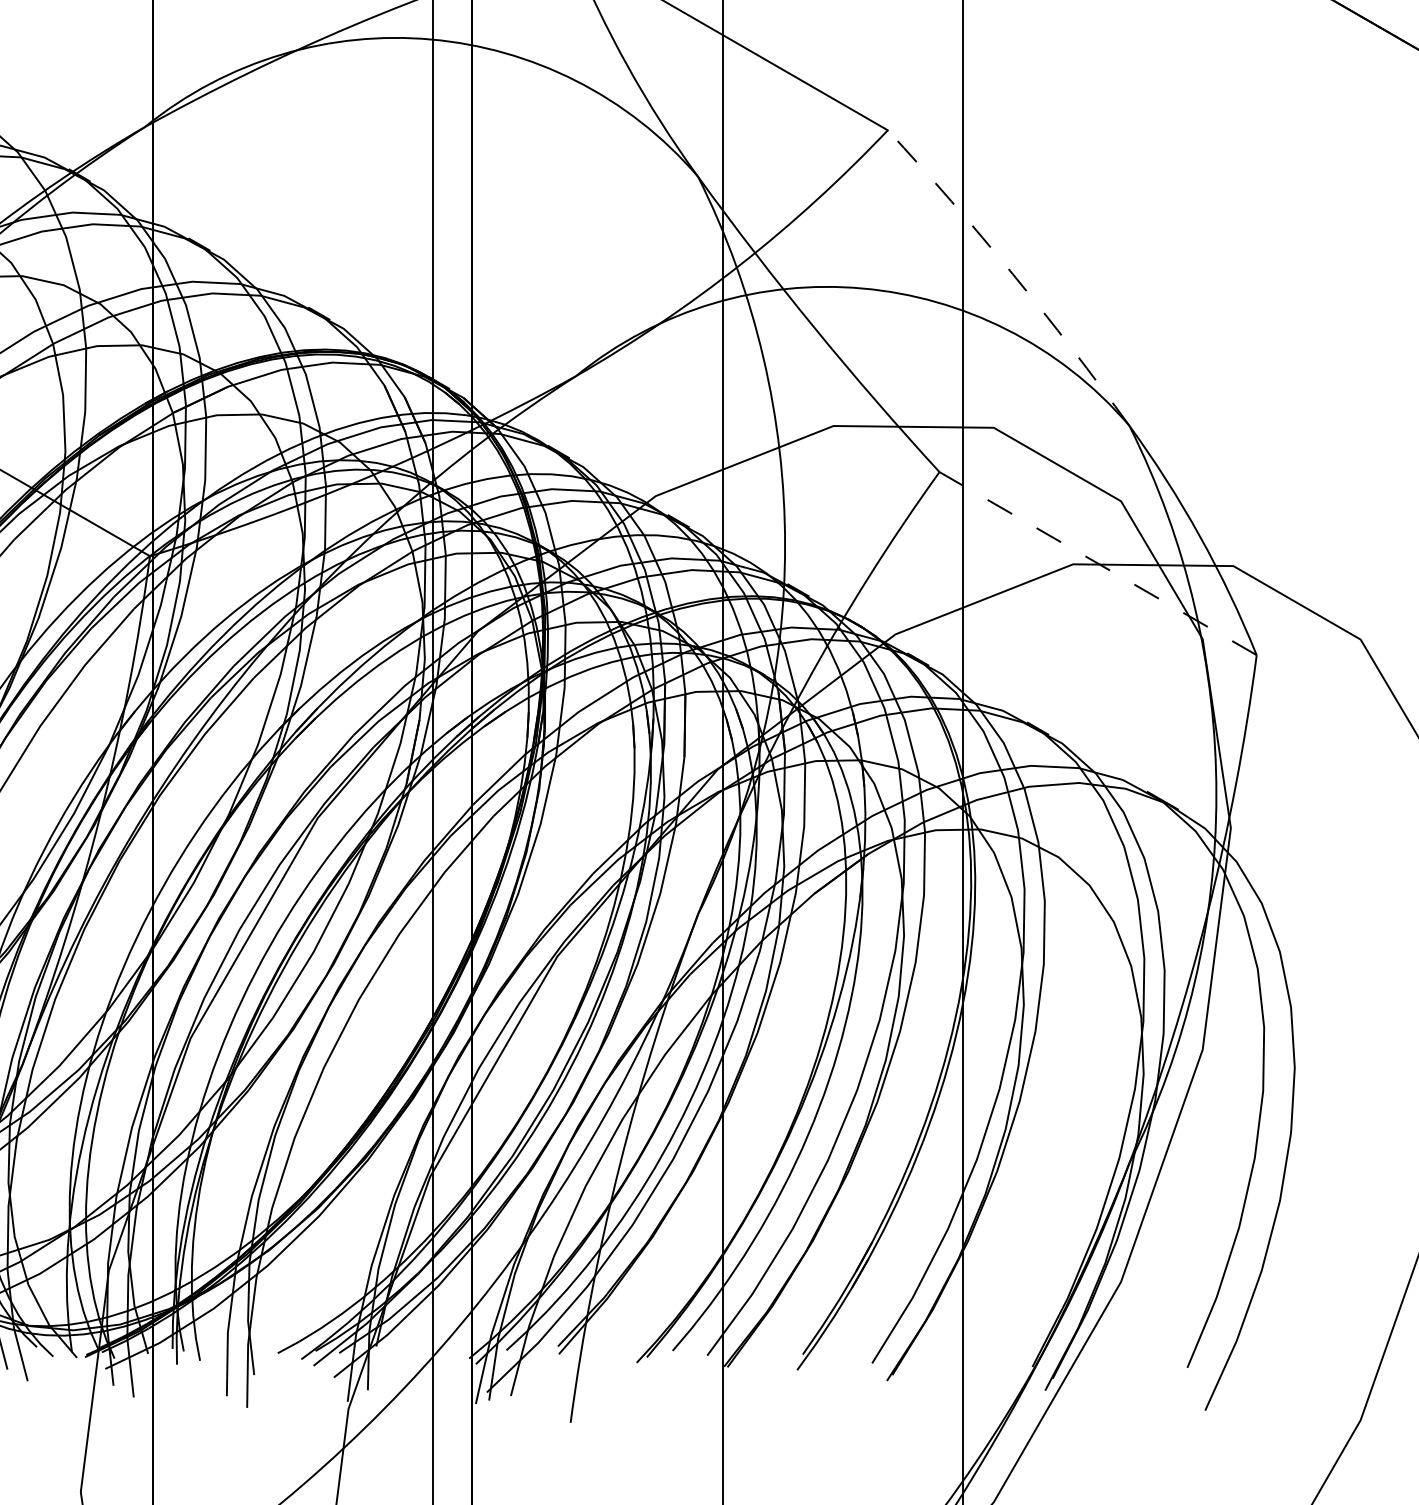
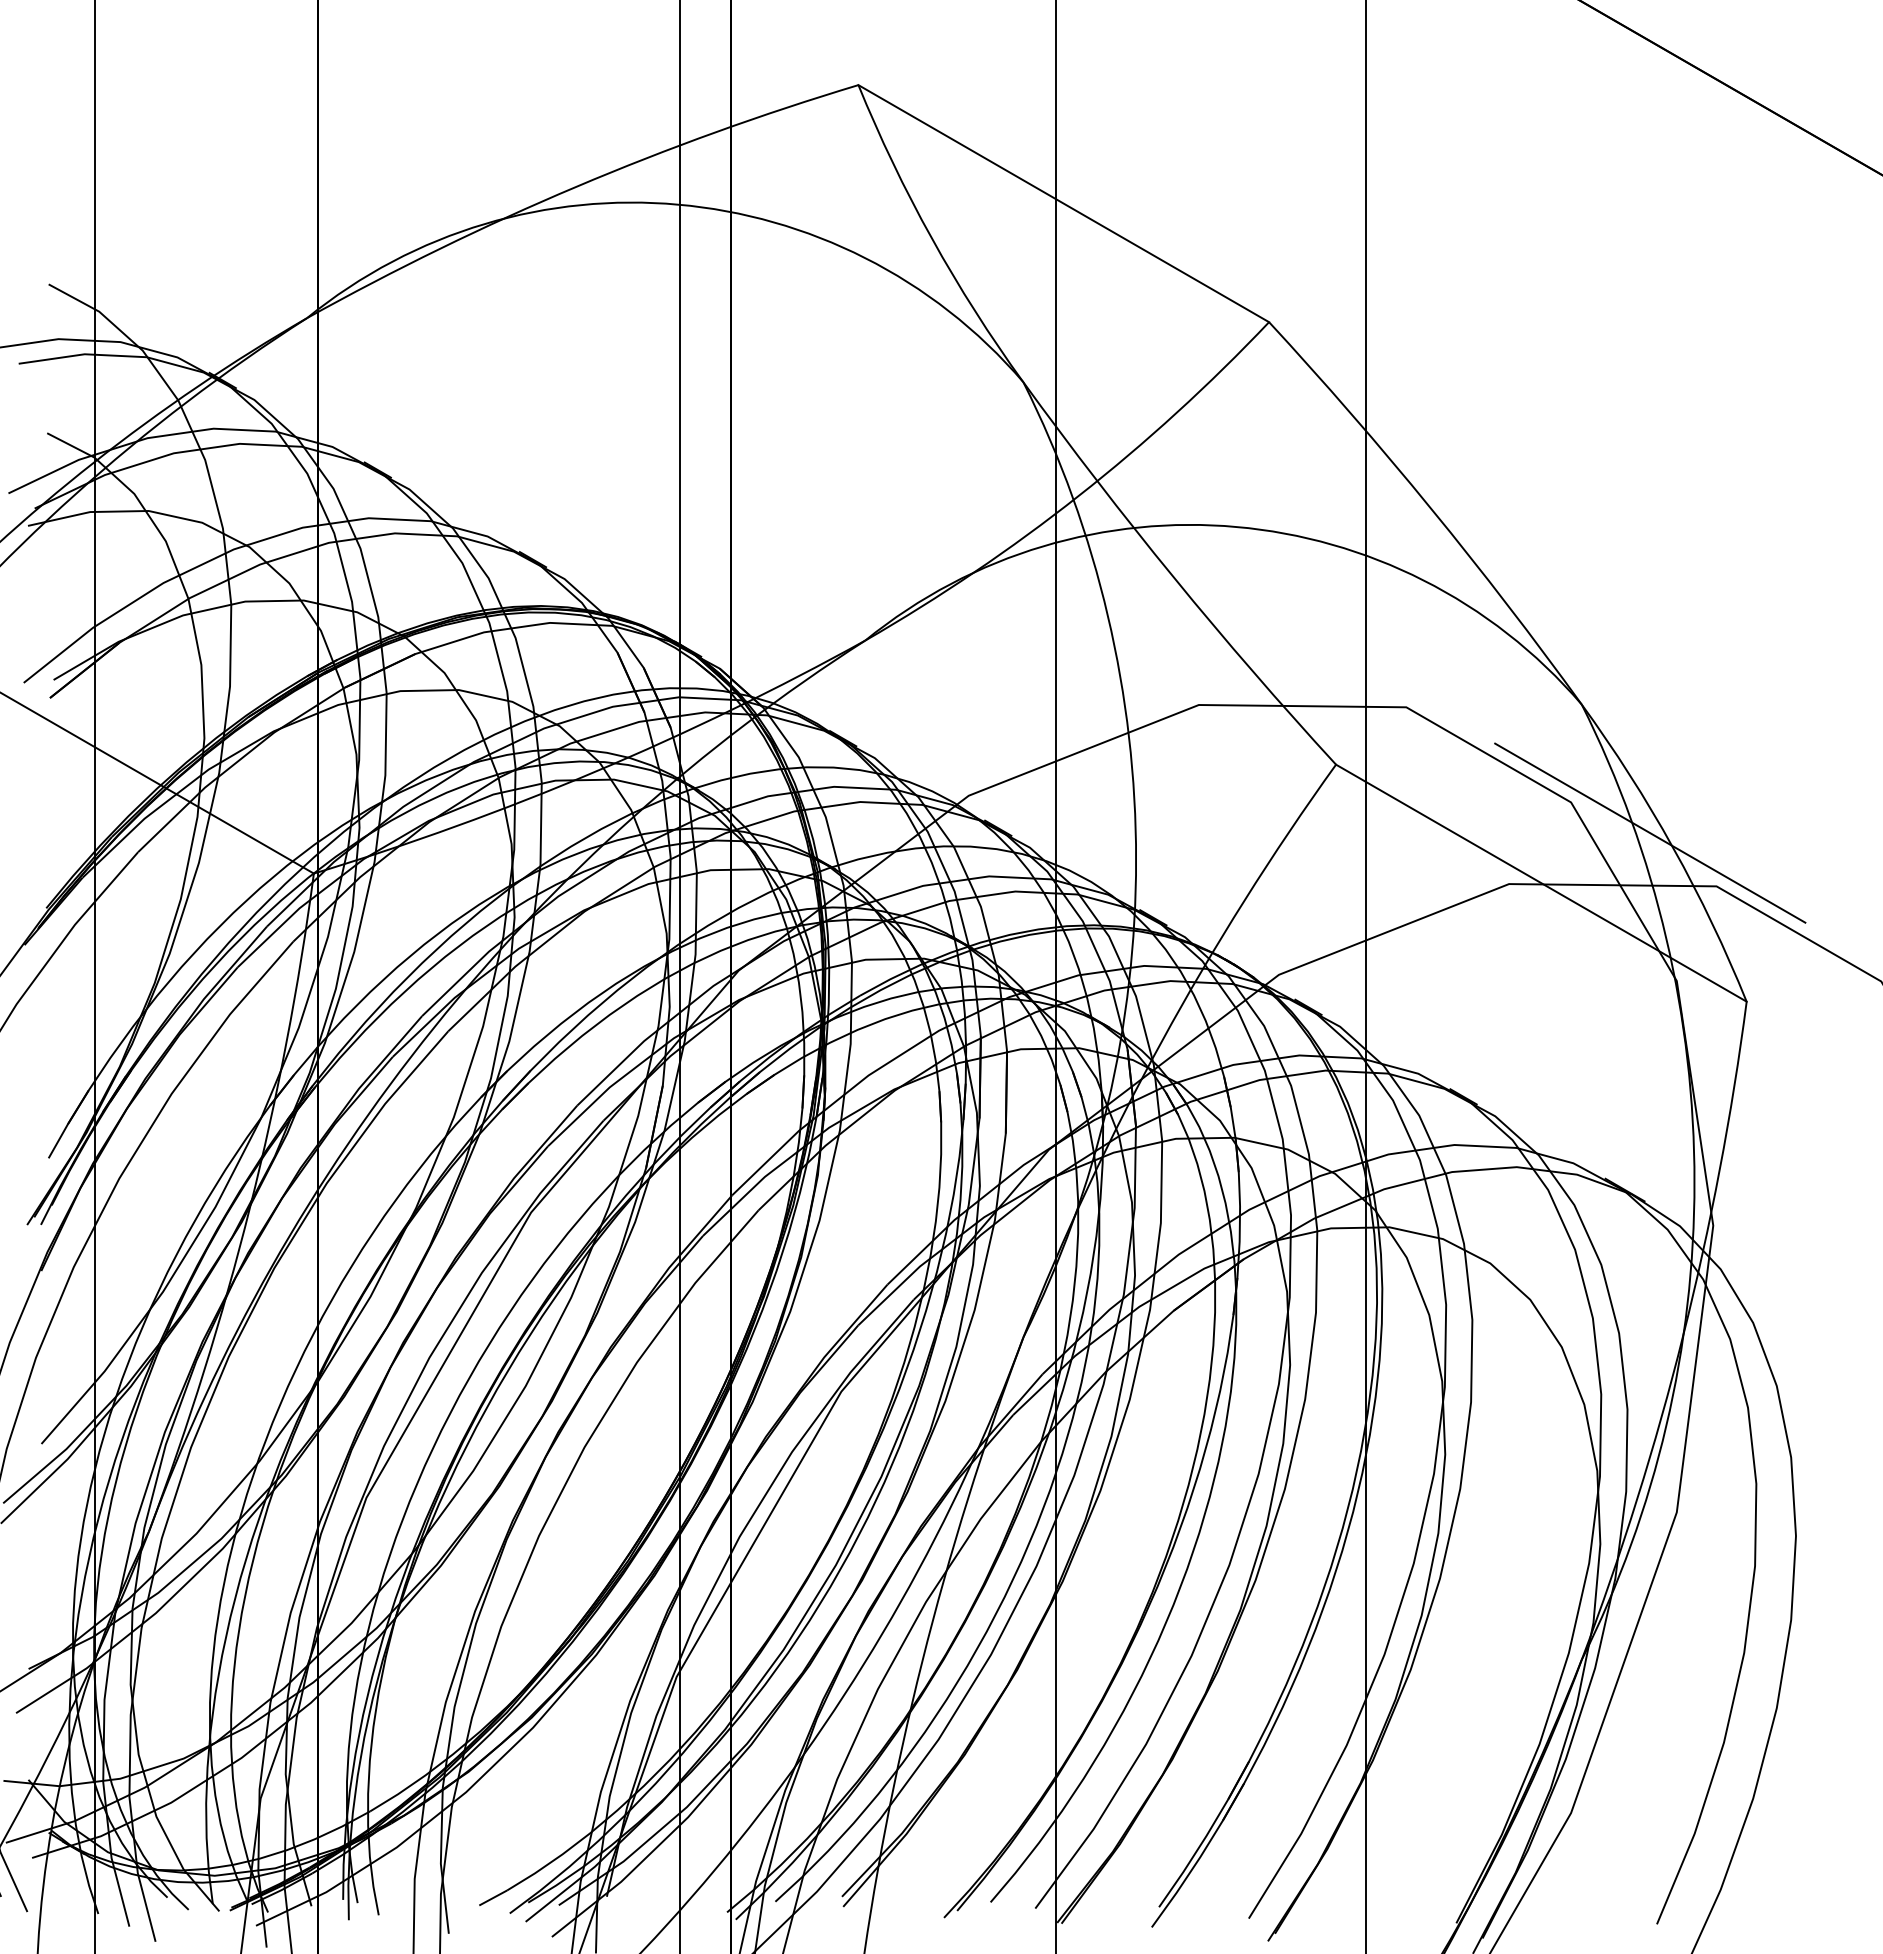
arc: (1013, 274) -> (1431, 508), dashed -> solid
line: (1182, 524) -> (1650, 832), added
line: (1097, 563) -> (1540, 882), dashed -> solid

